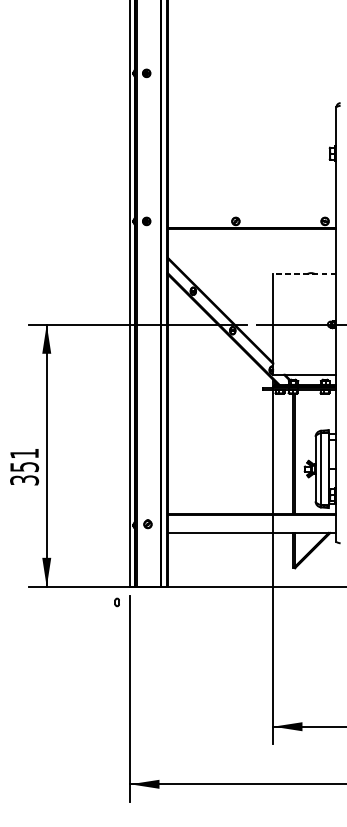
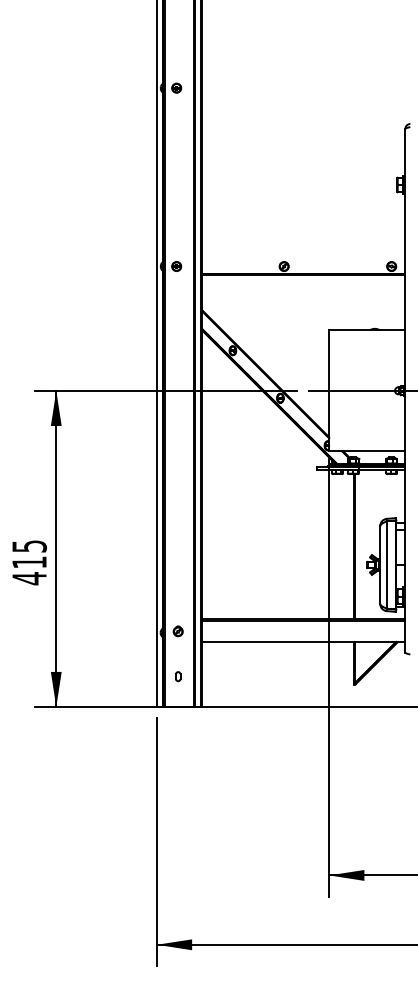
line: (304, 274) -> (366, 330), dashed -> solid
text: (24, 467) -> (29, 562), 351 -> 415
part: (117, 602) -> (178, 676), moved

